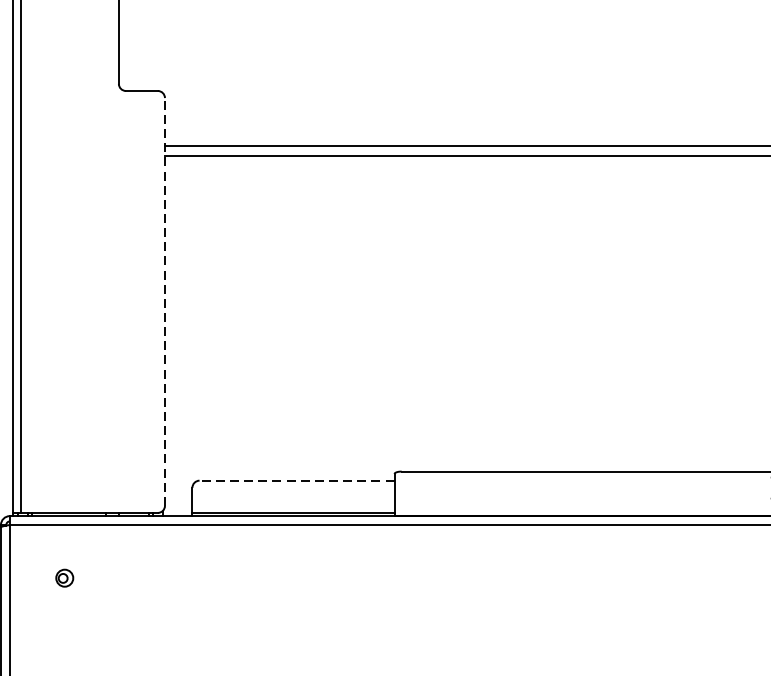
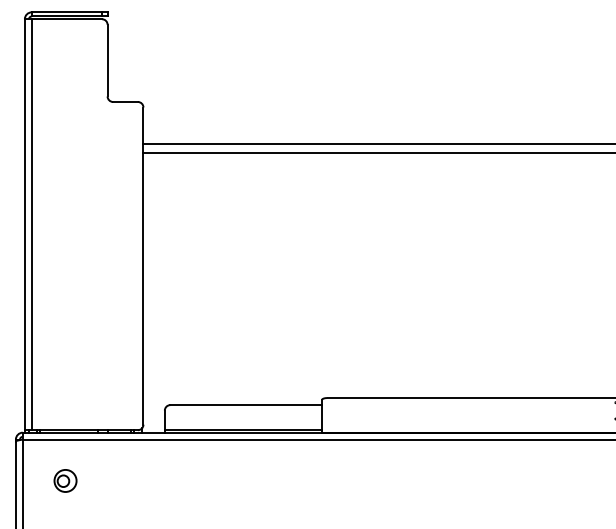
line: (165, 302) -> (143, 266), dashed -> solid
line: (297, 481) -> (246, 405), dashed -> solid
part: (64, 577) -> (65, 480), size x1.67

